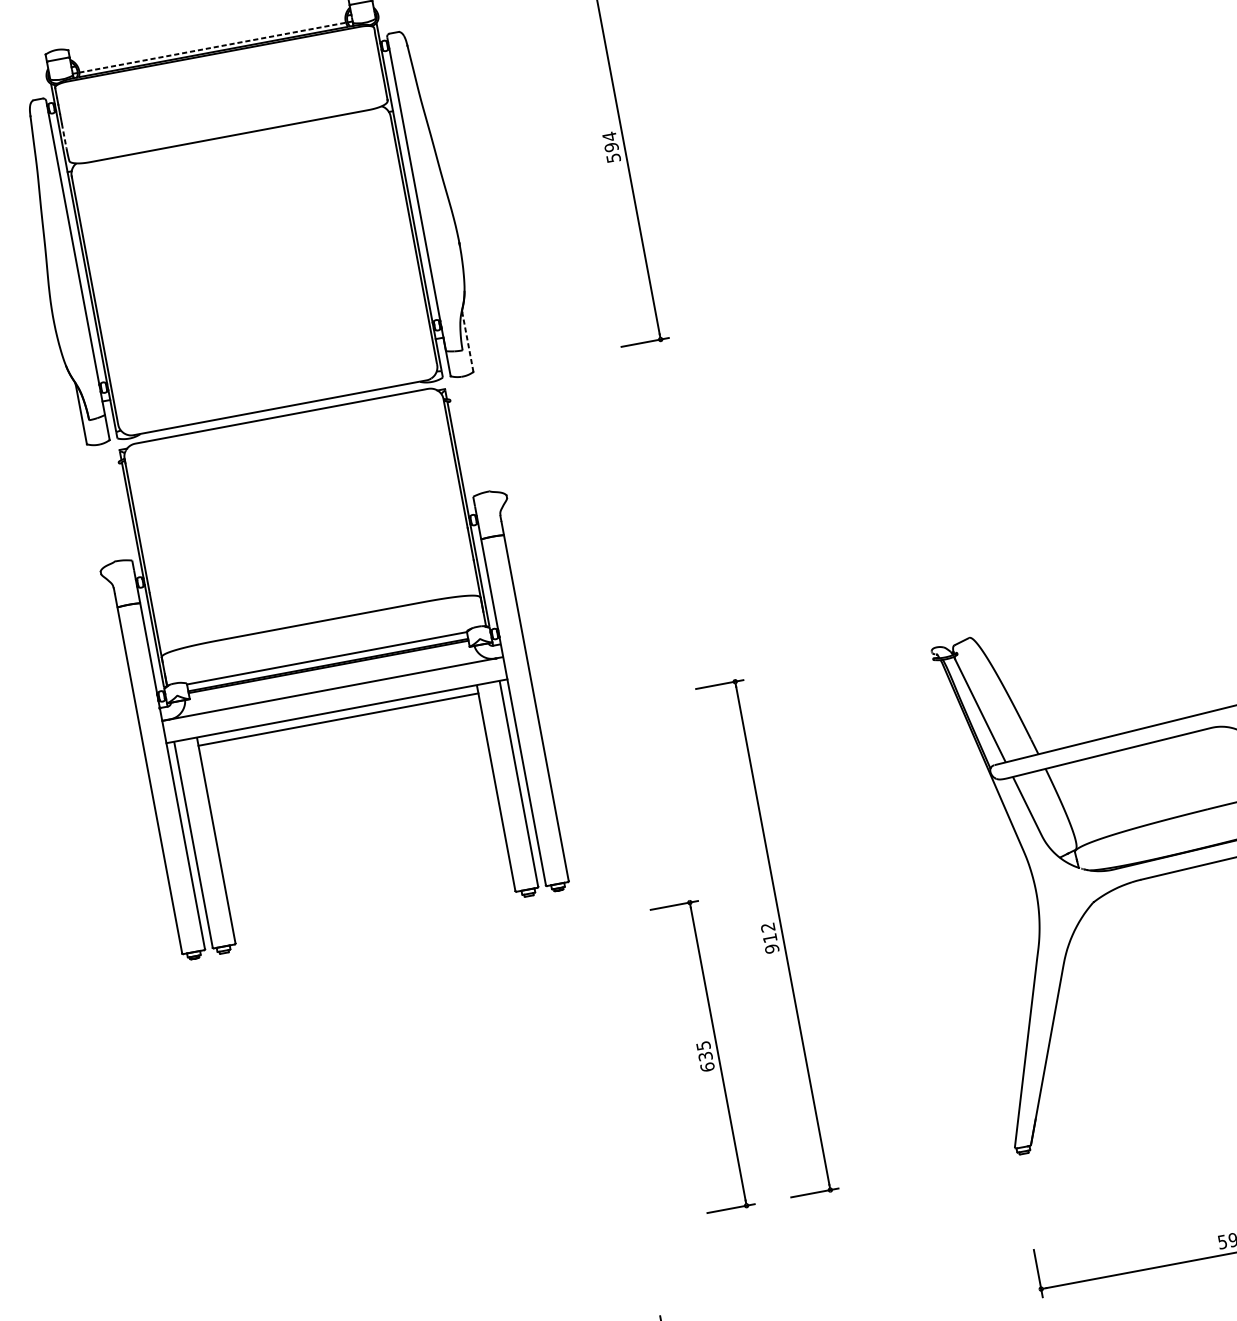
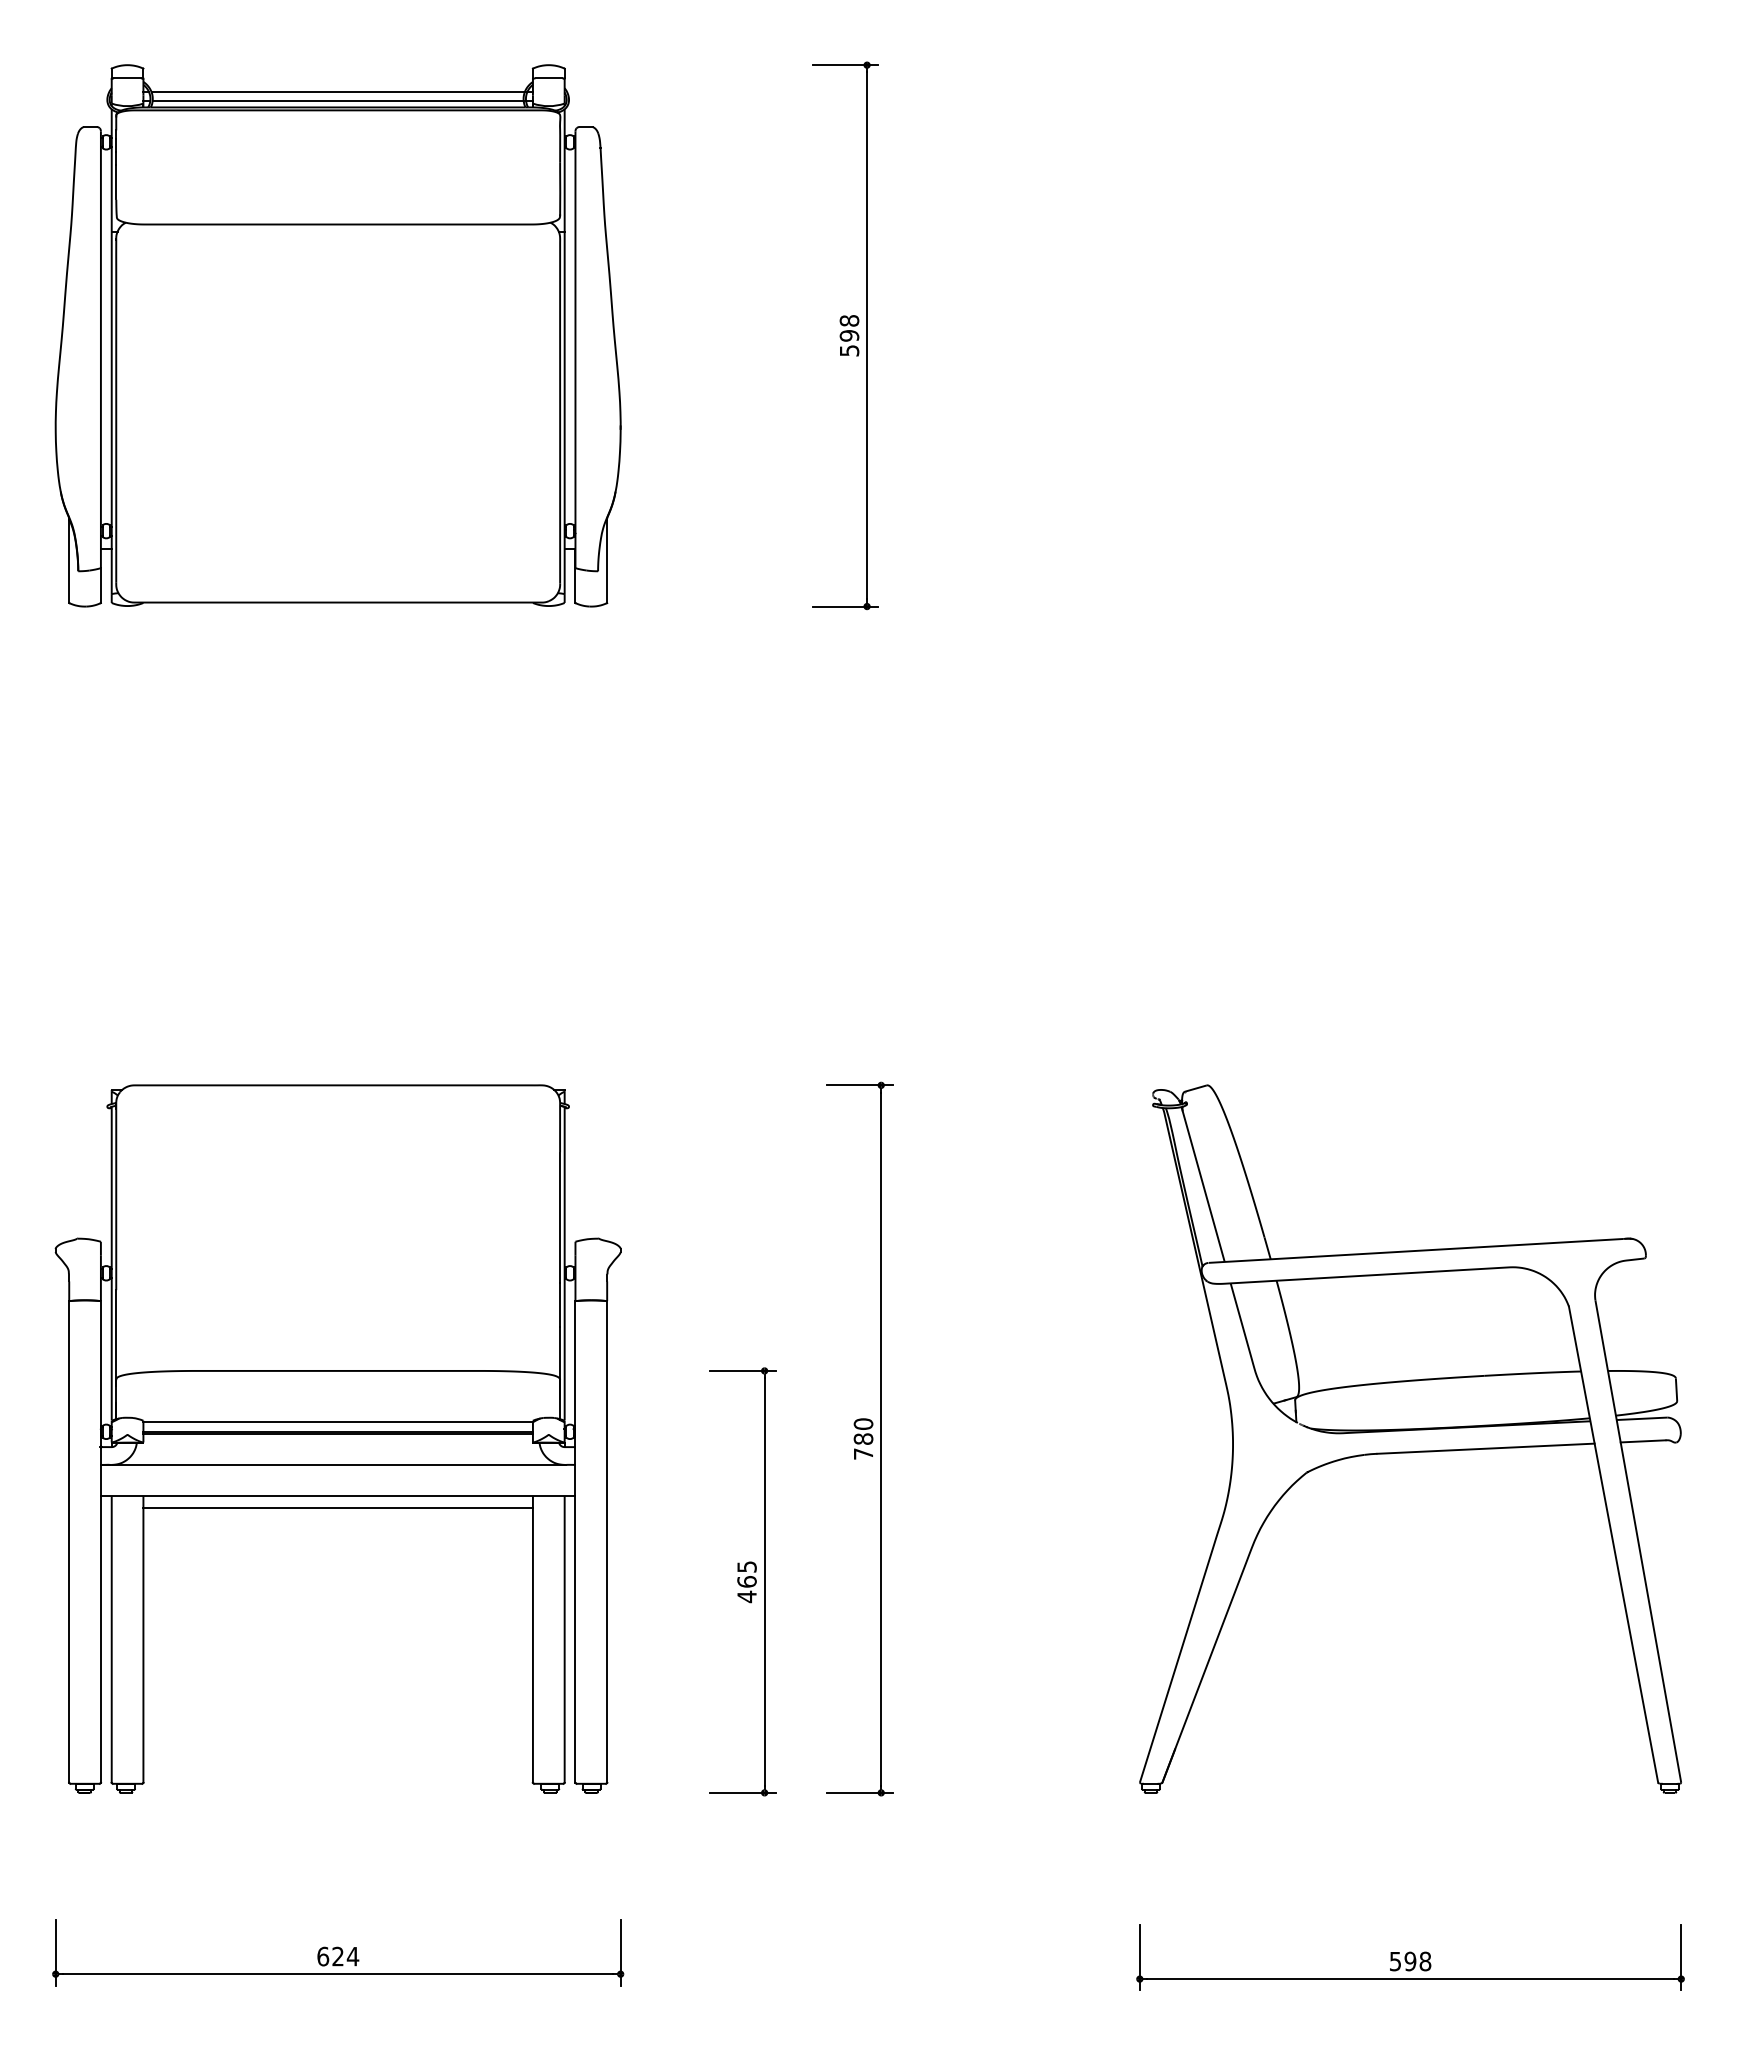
line: (211, 41) -> (337, 92), added
line: (212, 47) -> (338, 101), dashed -> solid
line: (64, 135) -> (116, 182), dashed -> solid
text: (609, 136) -> (849, 320), 594 -> 598
line: (468, 342) -> (607, 561), dashed -> solid
part: (328, 670) -> (337, 1438), moved
text: (769, 937) -> (863, 1438), 912 -> 780
text: (706, 1062) -> (746, 1589), 635 -> 465

